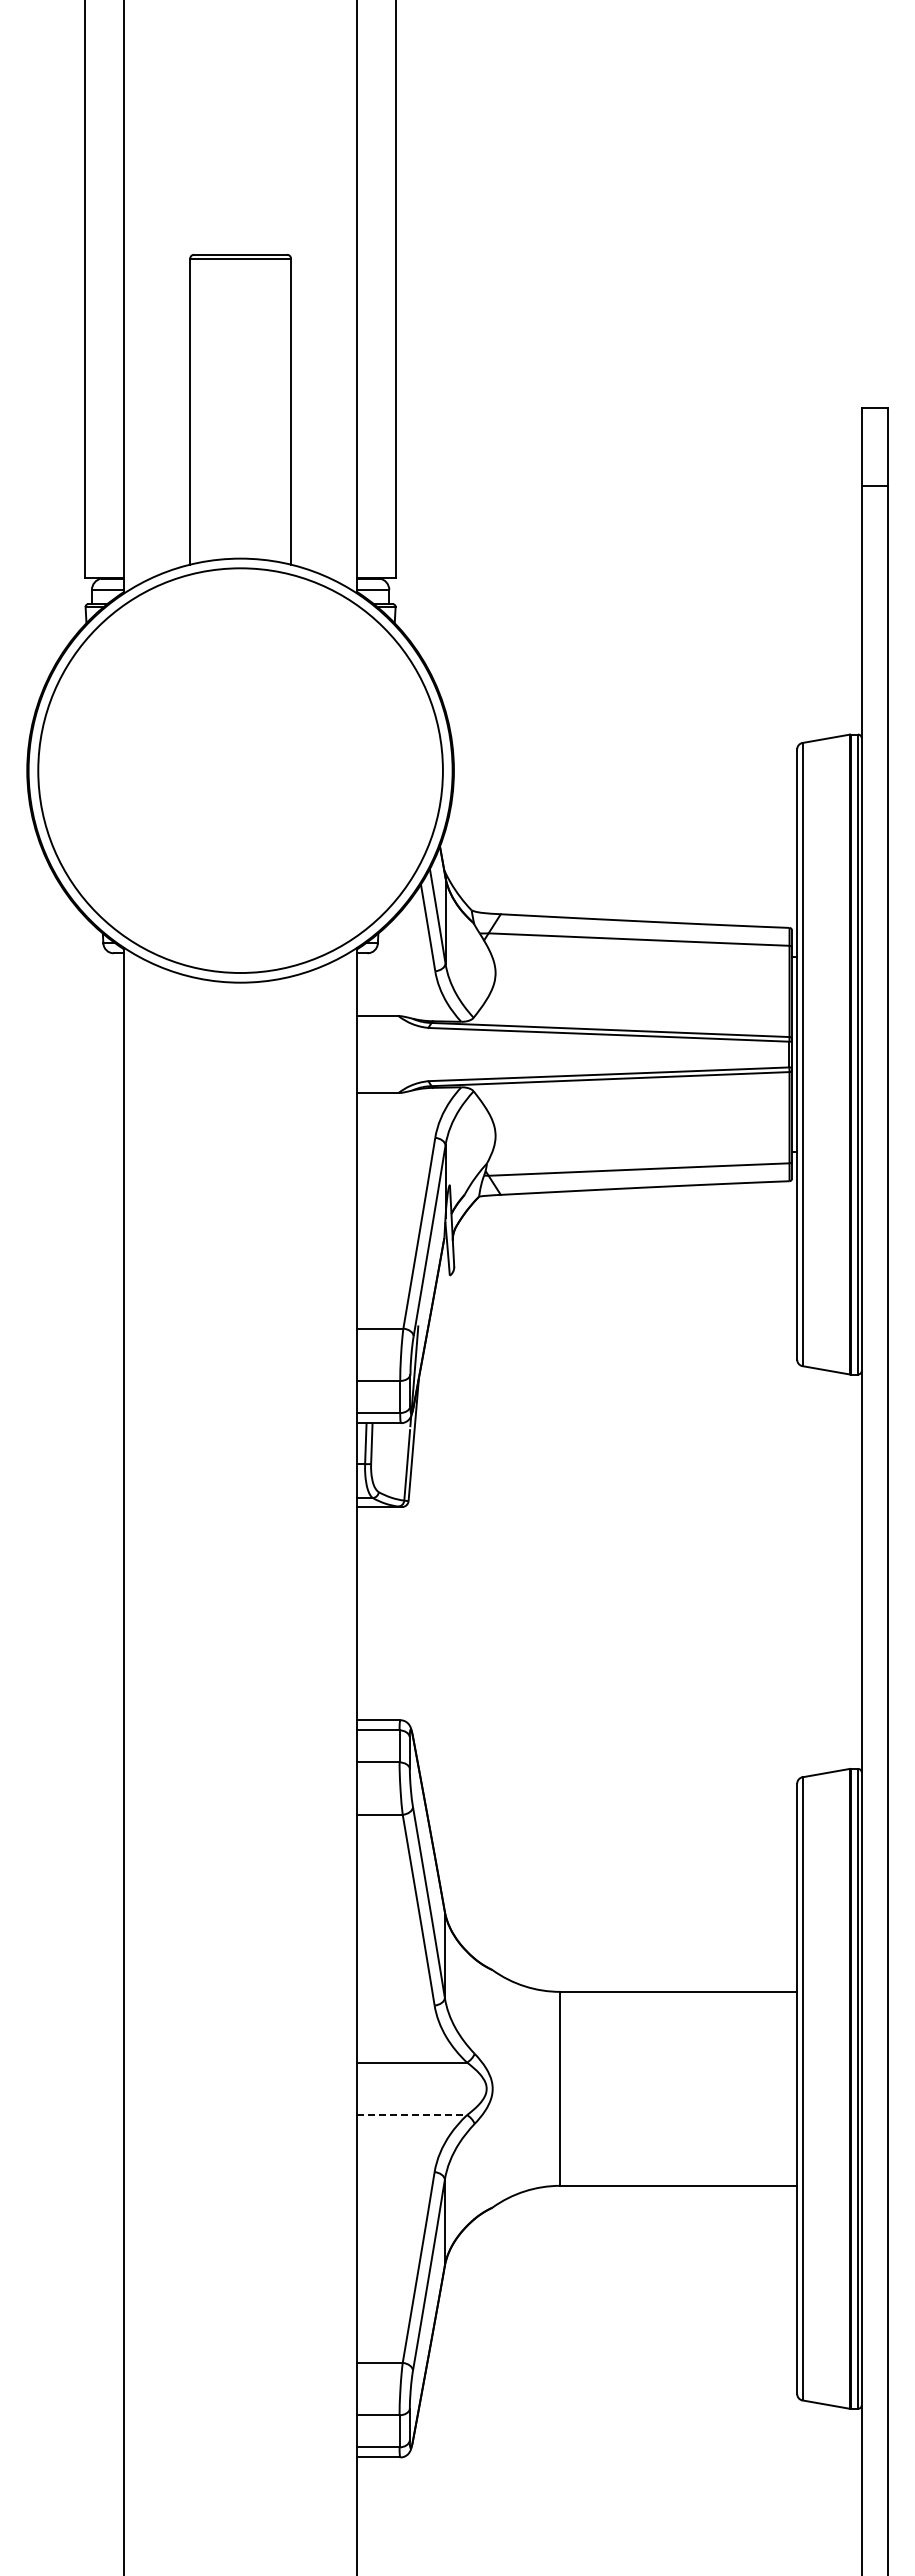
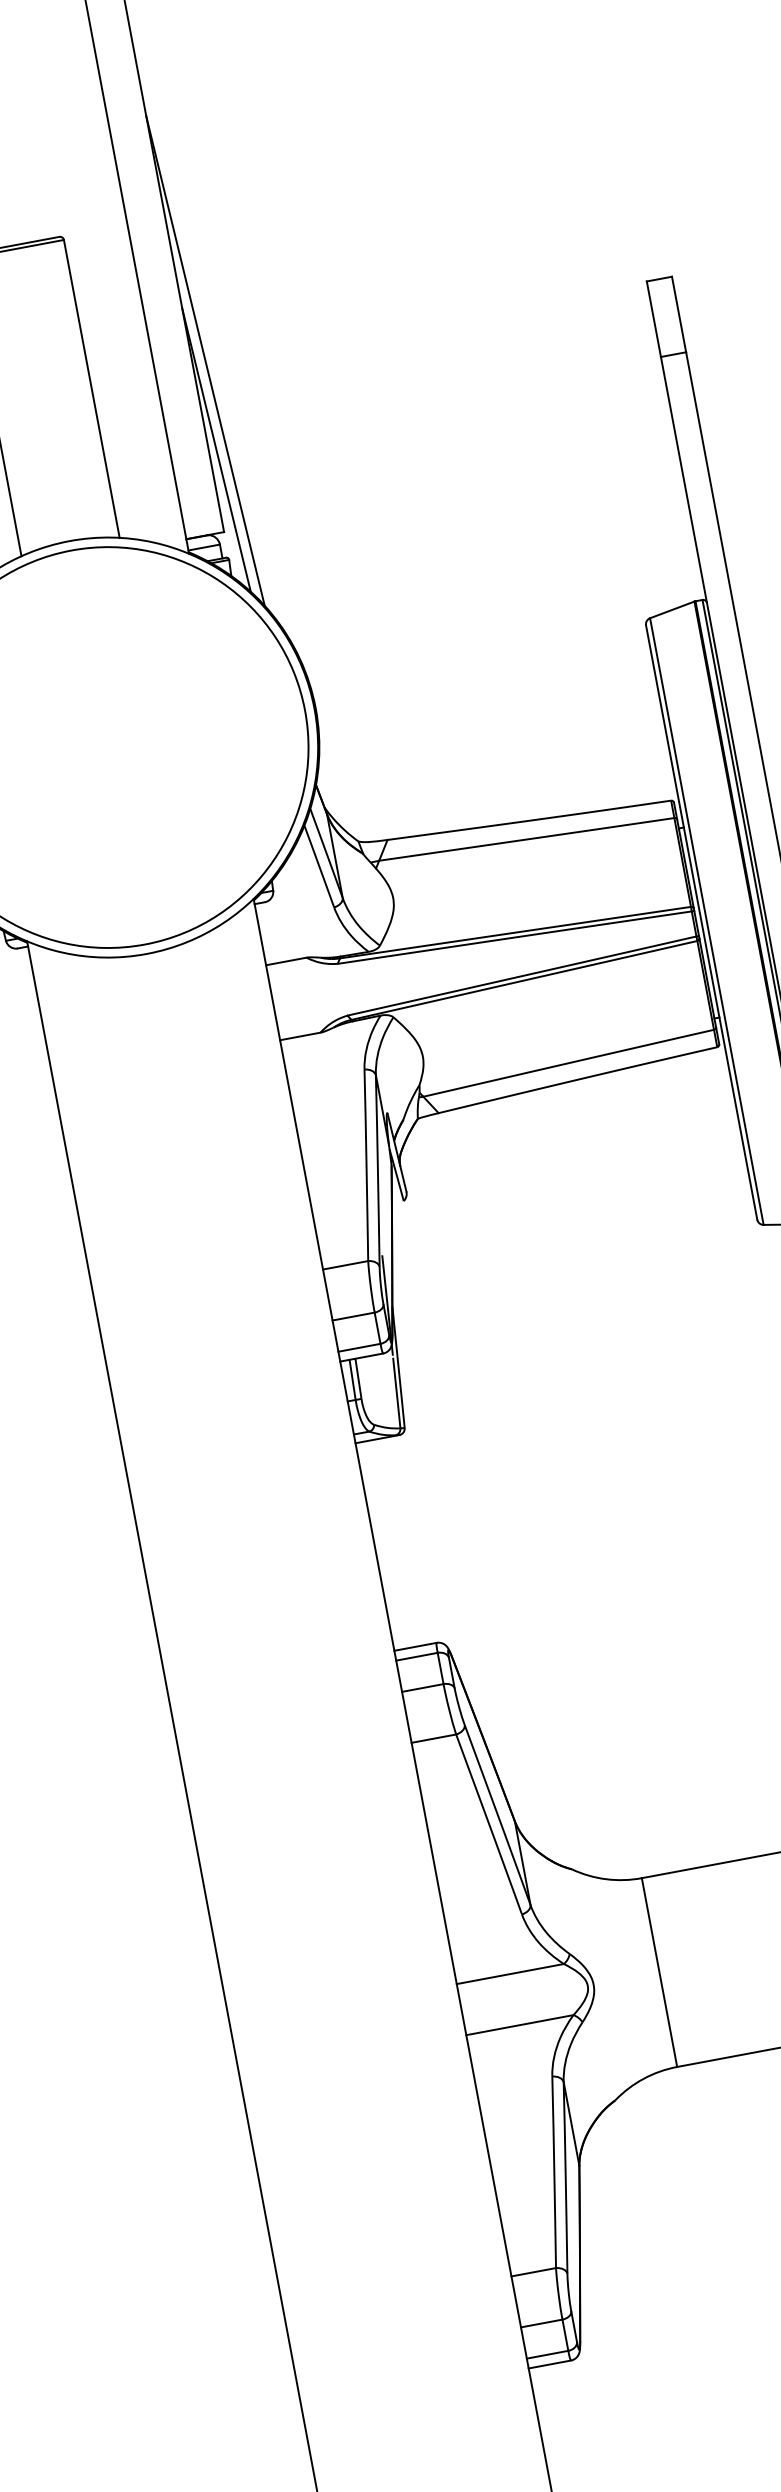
line: (408, 404) -> (204, 360), added
line: (403, 495) -> (216, 450), added
line: (412, 2115) -> (520, 2025), dashed -> solid

